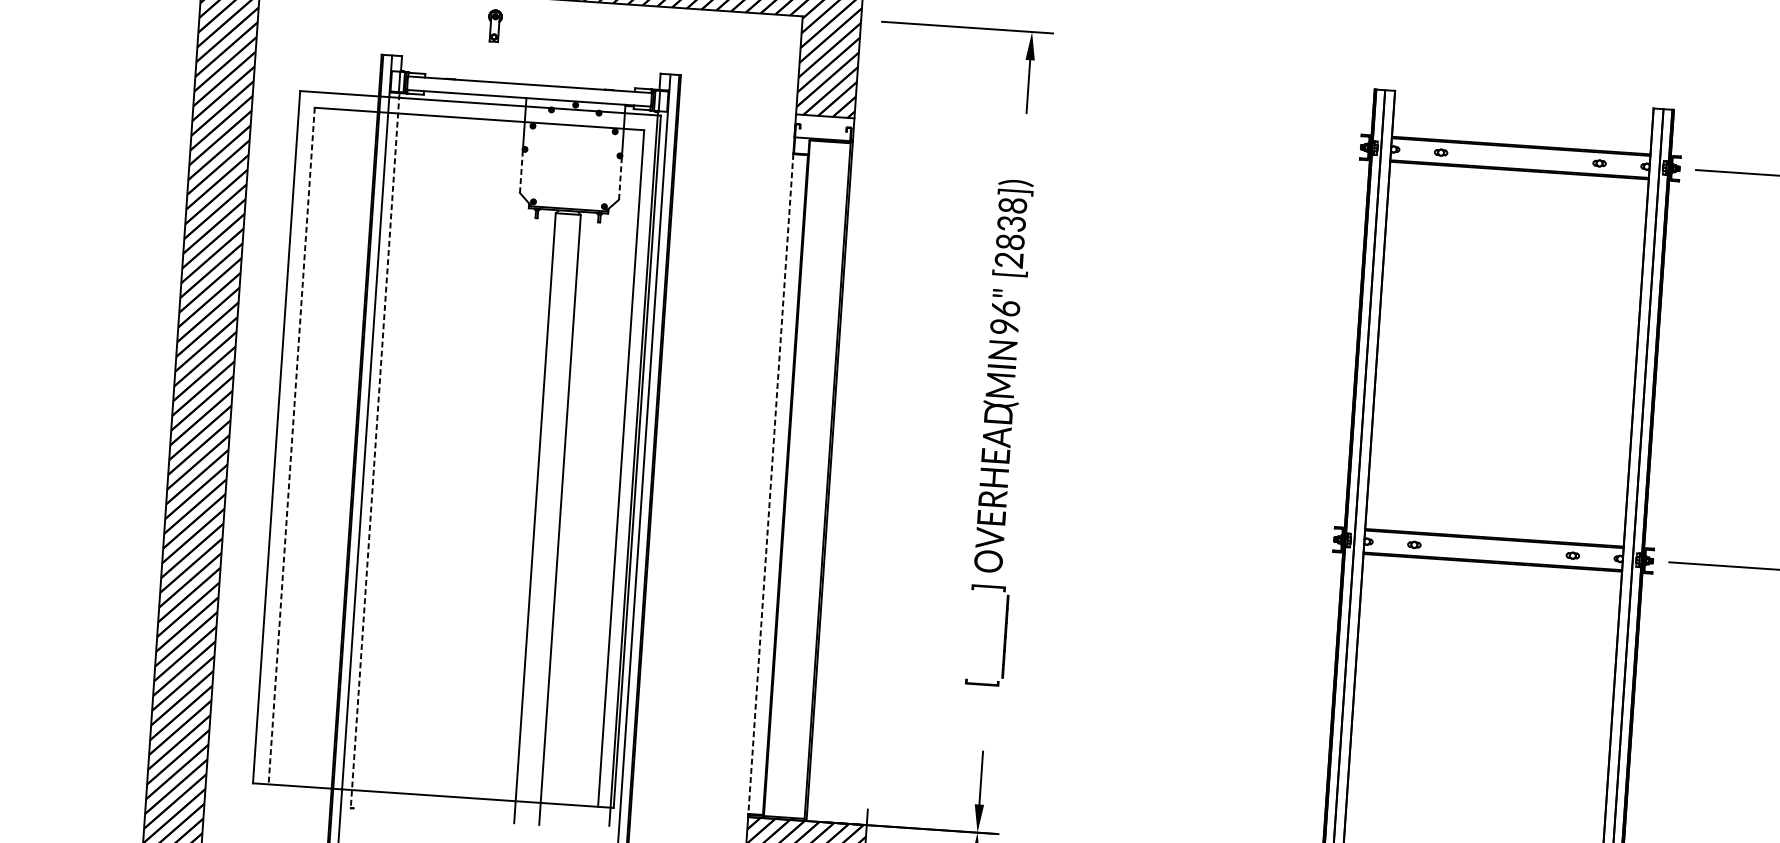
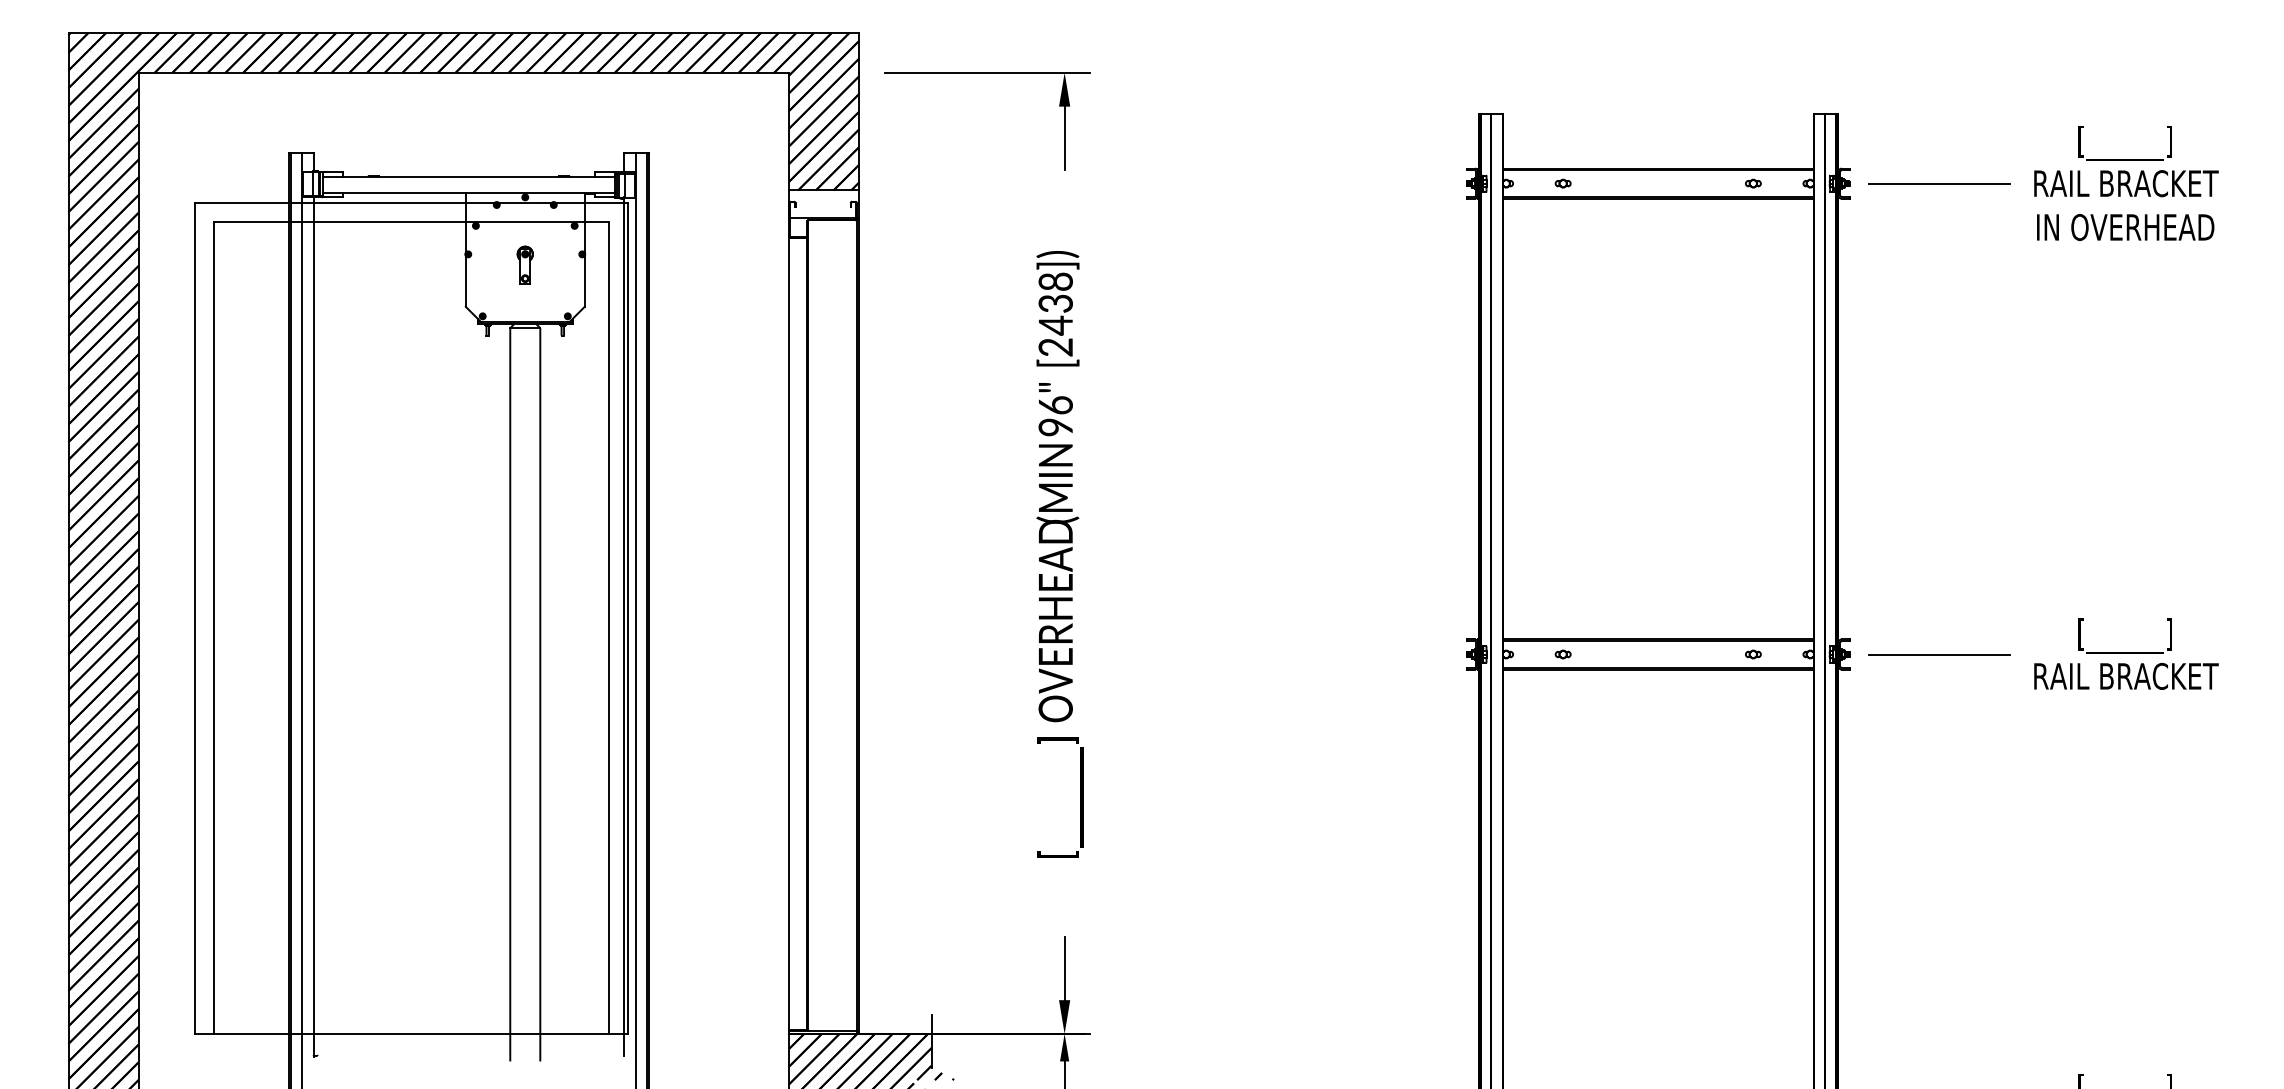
part: (494, 25) -> (524, 264), moved
line: (521, 171) -> (465, 281), dashed -> solid
line: (620, 177) -> (584, 280), dashed -> solid
text: (1010, 242) -> (1055, 325), [2838]) -> [2438])
line: (291, 446) -> (213, 628), dashed -> solid
line: (374, 452) -> (313, 628), dashed -> solid
line: (770, 484) -> (789, 634), dashed -> solid

